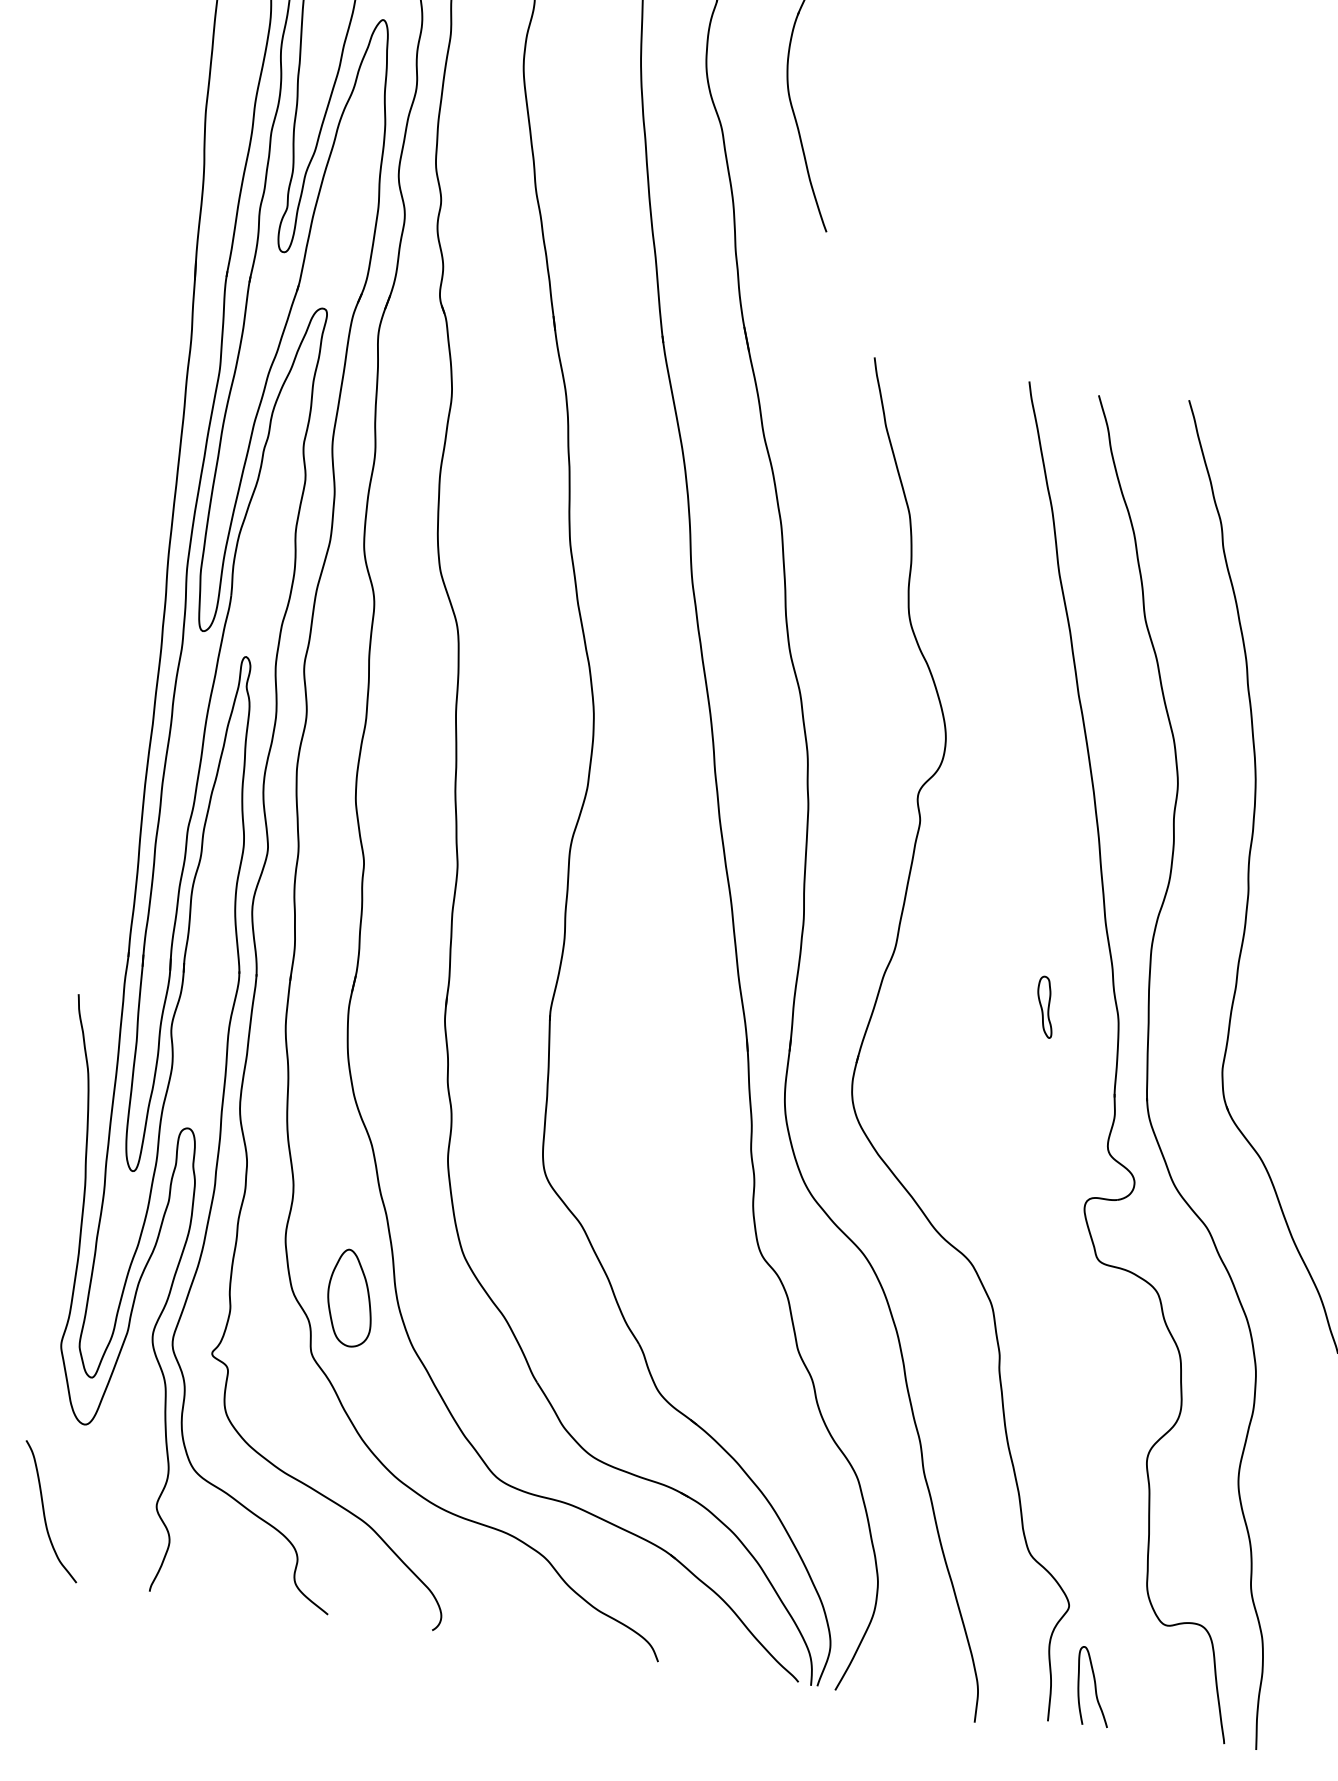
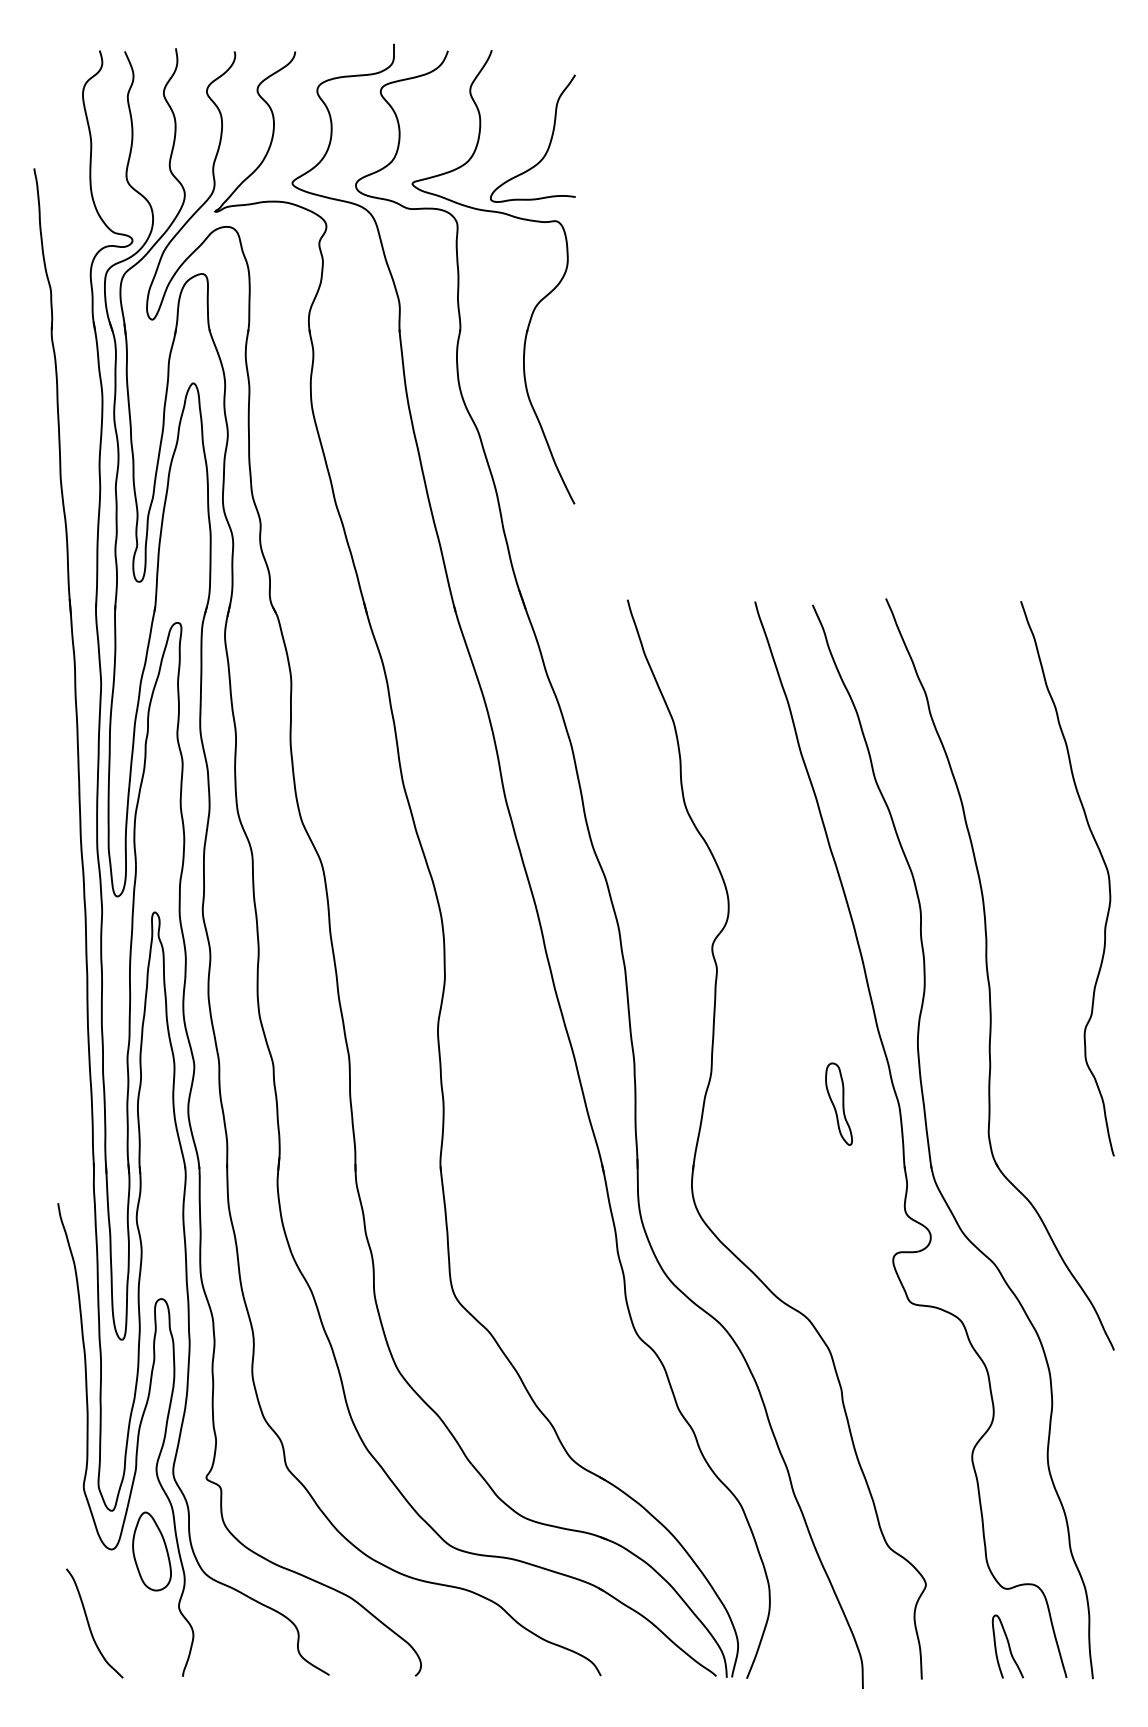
part: (1045, 1006) -> (838, 1103), size x1.67
part: (350, 1298) -> (151, 1551), moved
curve: (1094, 1686) -> (1008, 1646), moved

